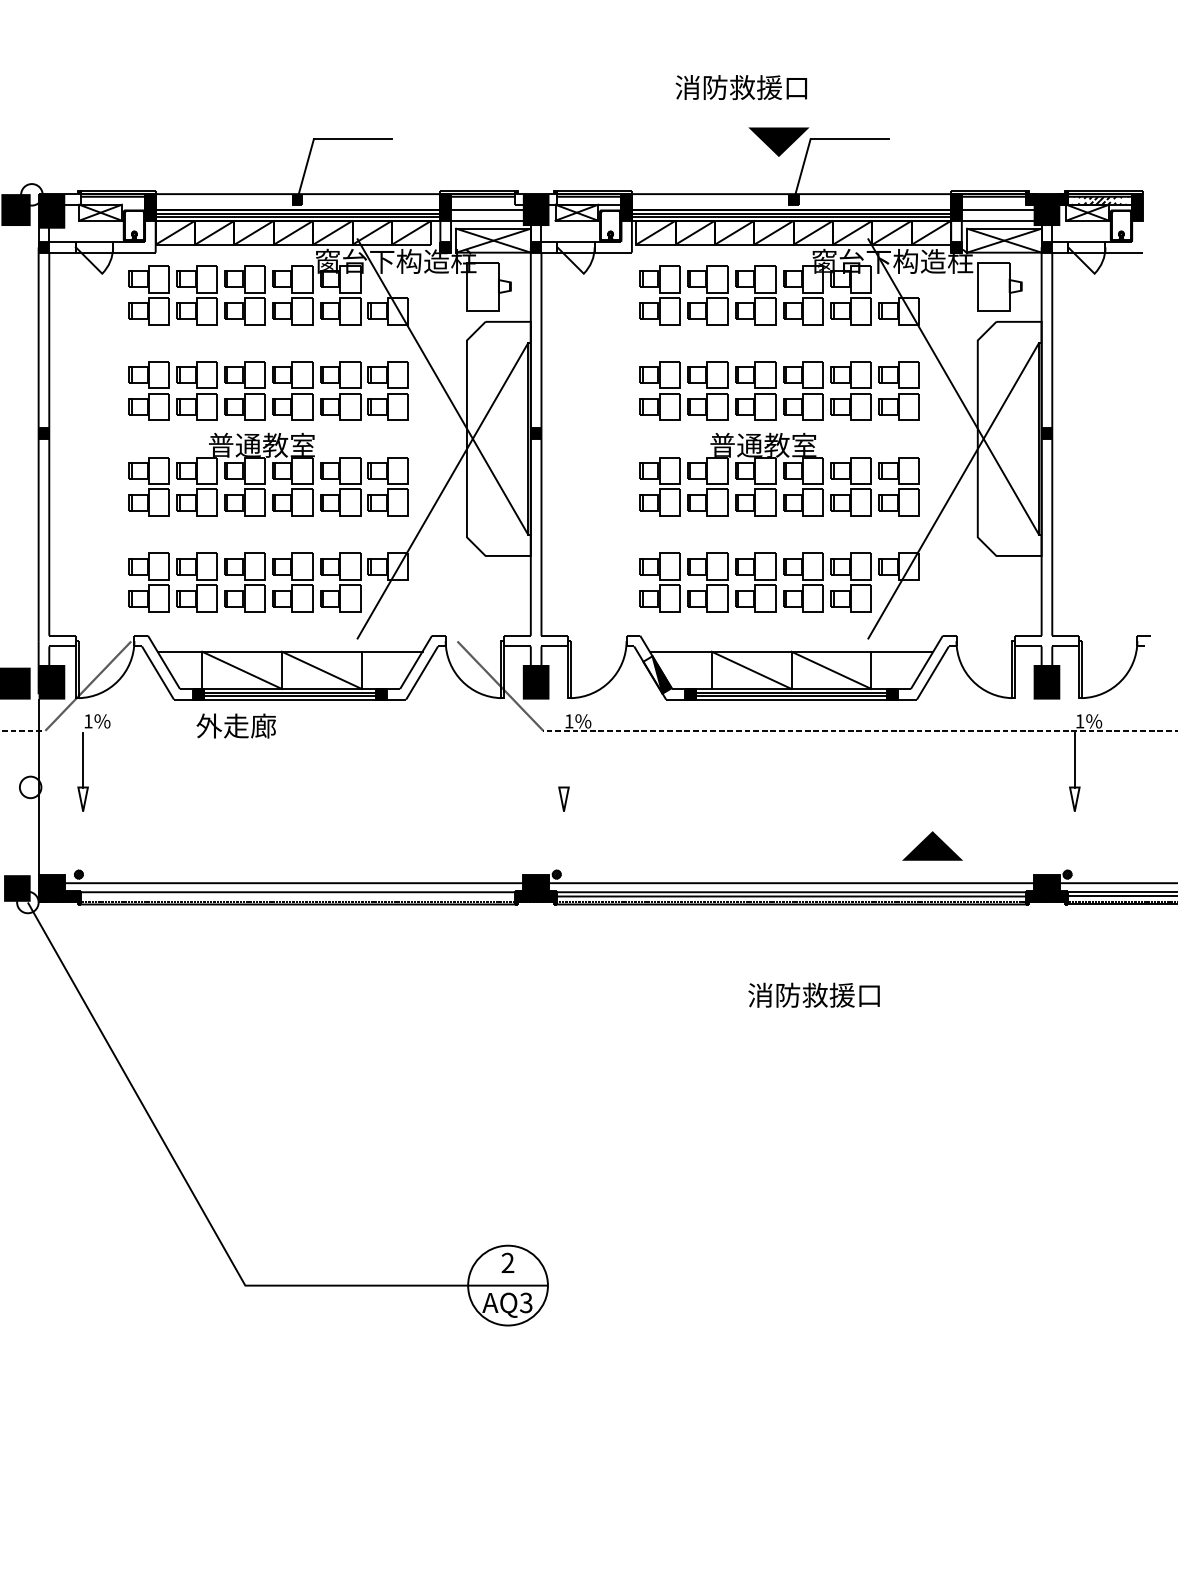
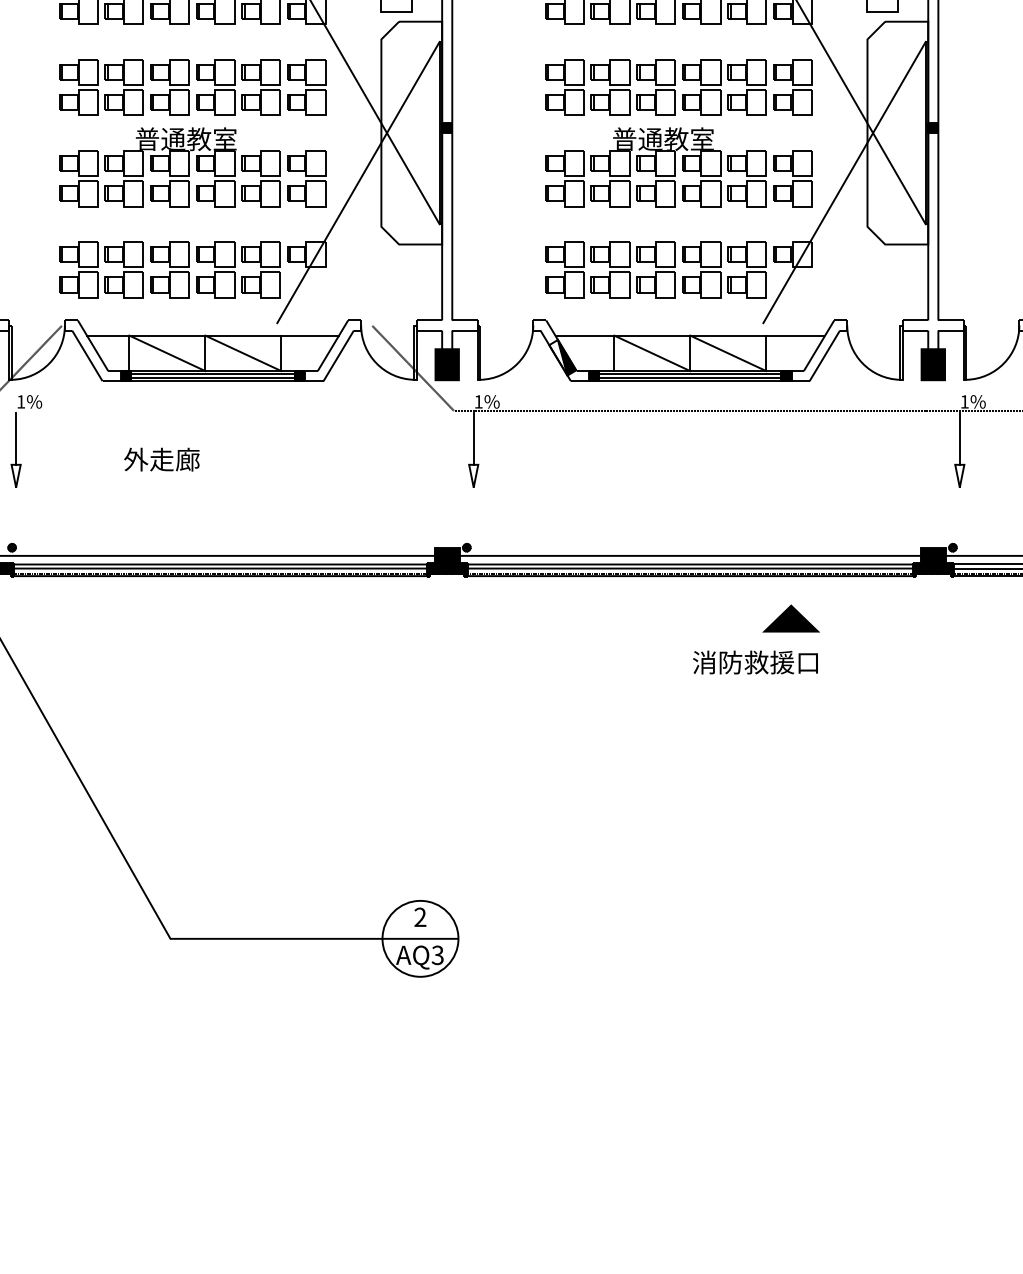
text: (235, 725) -> (161, 459), moved
line: (564, 759) -> (474, 438), added
line: (932, 845) -> (791, 618), moved
line: (297, 896) -> (220, 568), added
text: (813, 994) -> (754, 661), moved

